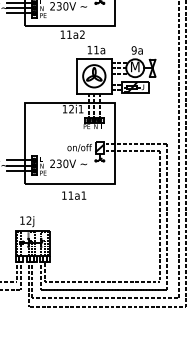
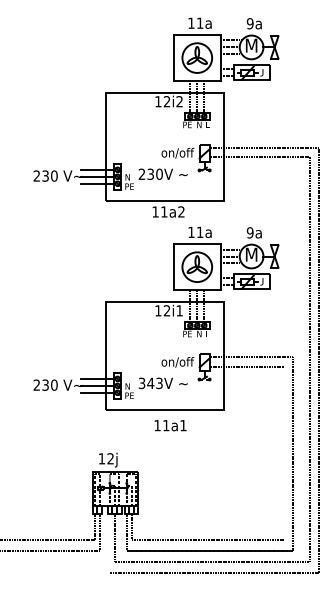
text: (59, 163) -> (150, 383), 230V -> 343V
line: (159, 215) -> (283, 452), removed
line: (28, 284) -> (110, 543), removed

